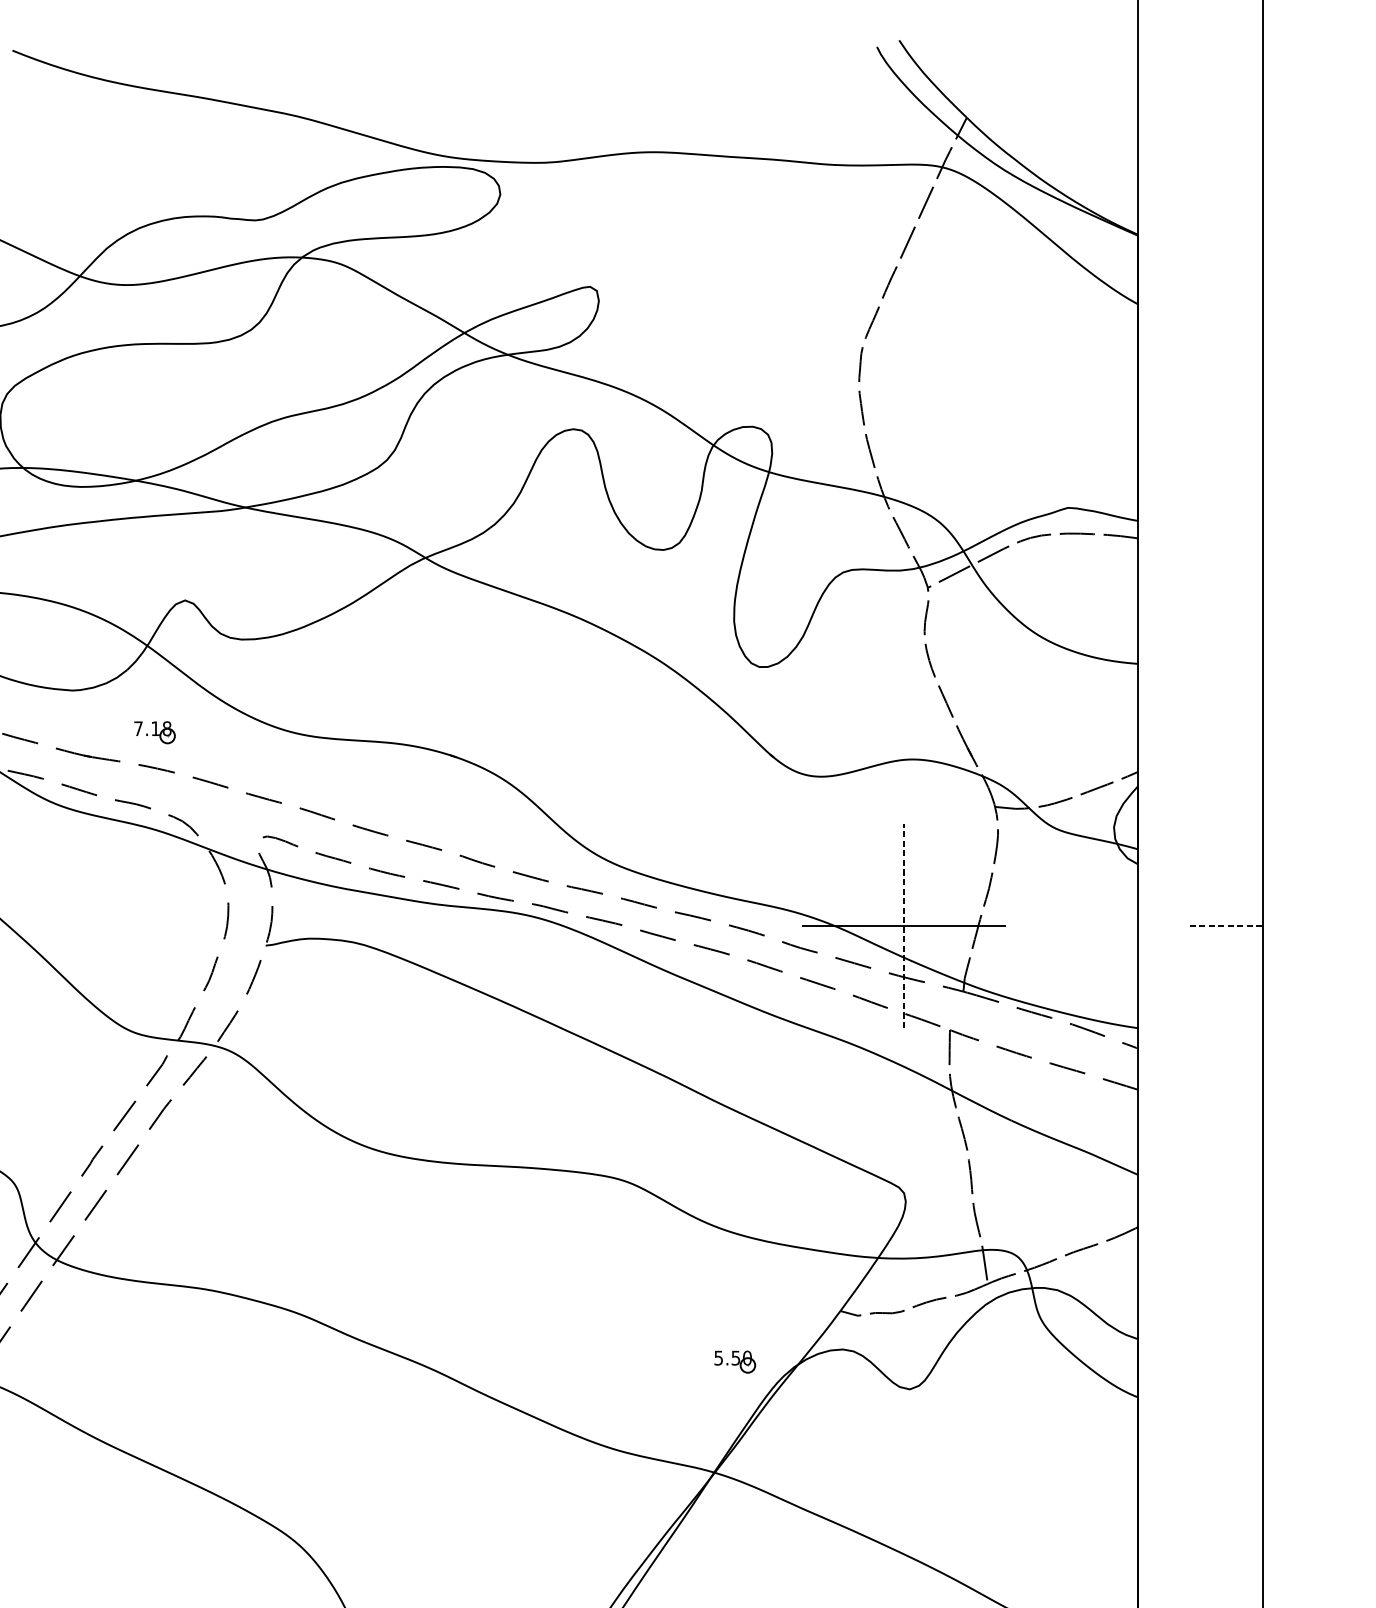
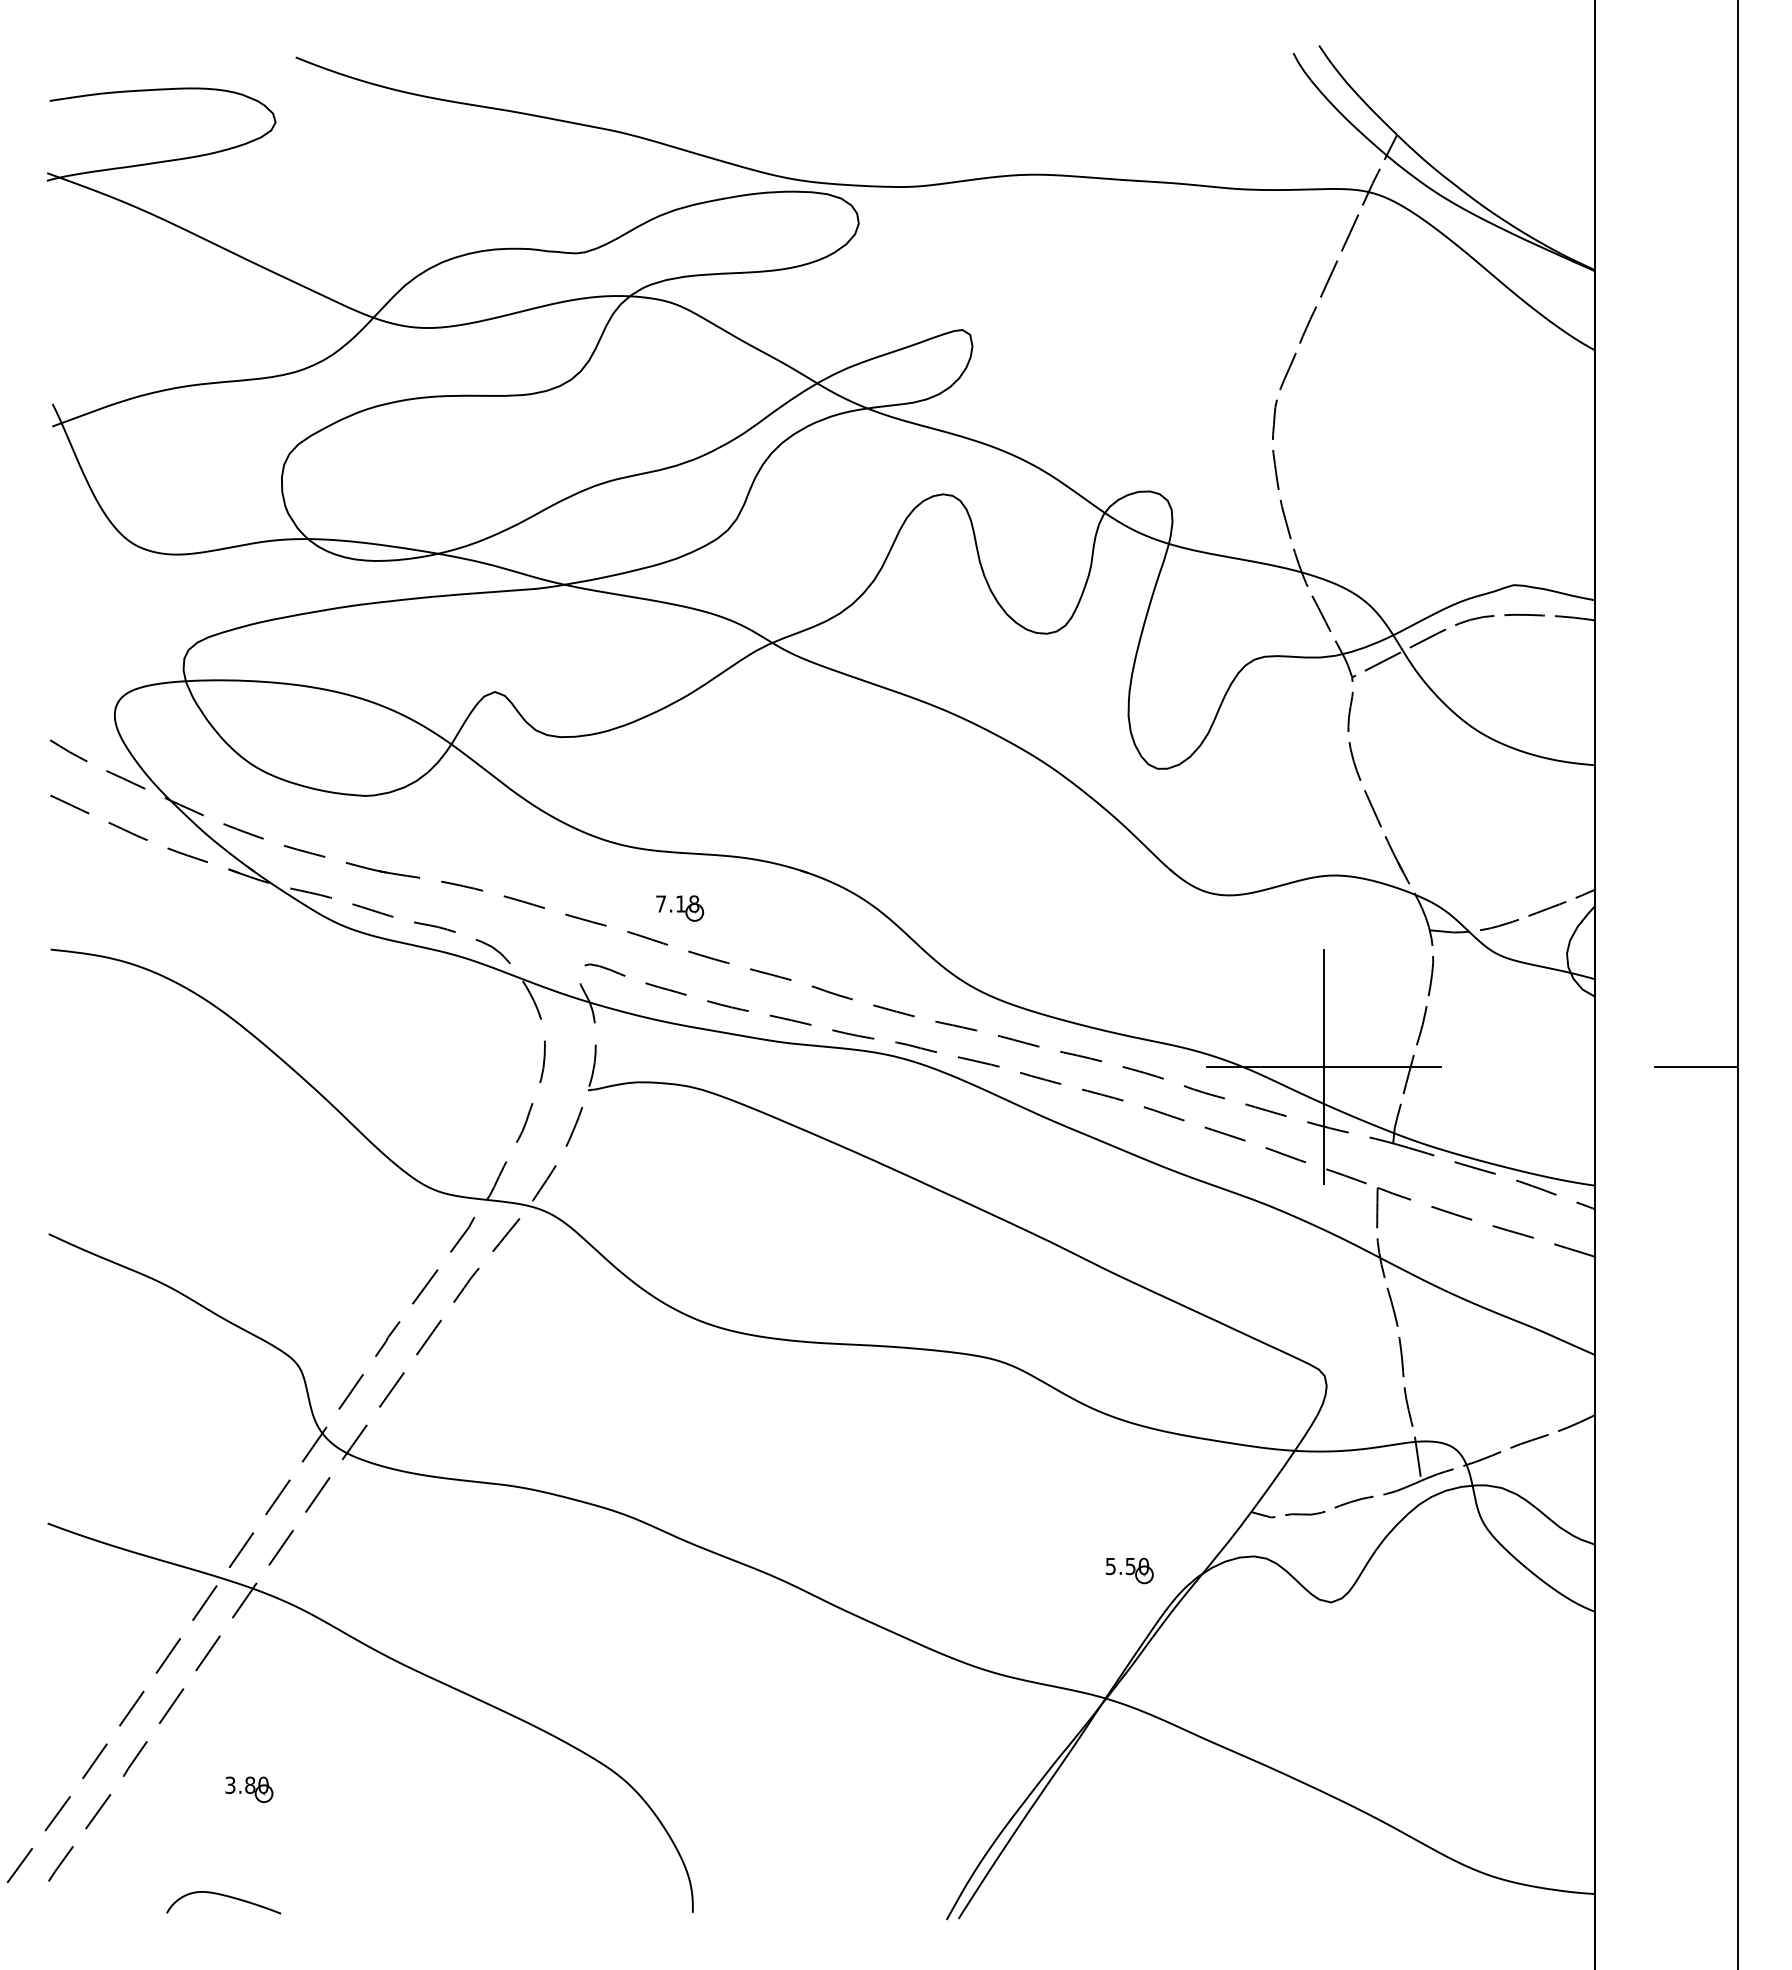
part: (155, 732) -> (680, 908), moved
line: (903, 925) -> (1324, 1067), dashed -> solid
line: (1226, 925) -> (1696, 1067), dashed -> solid

